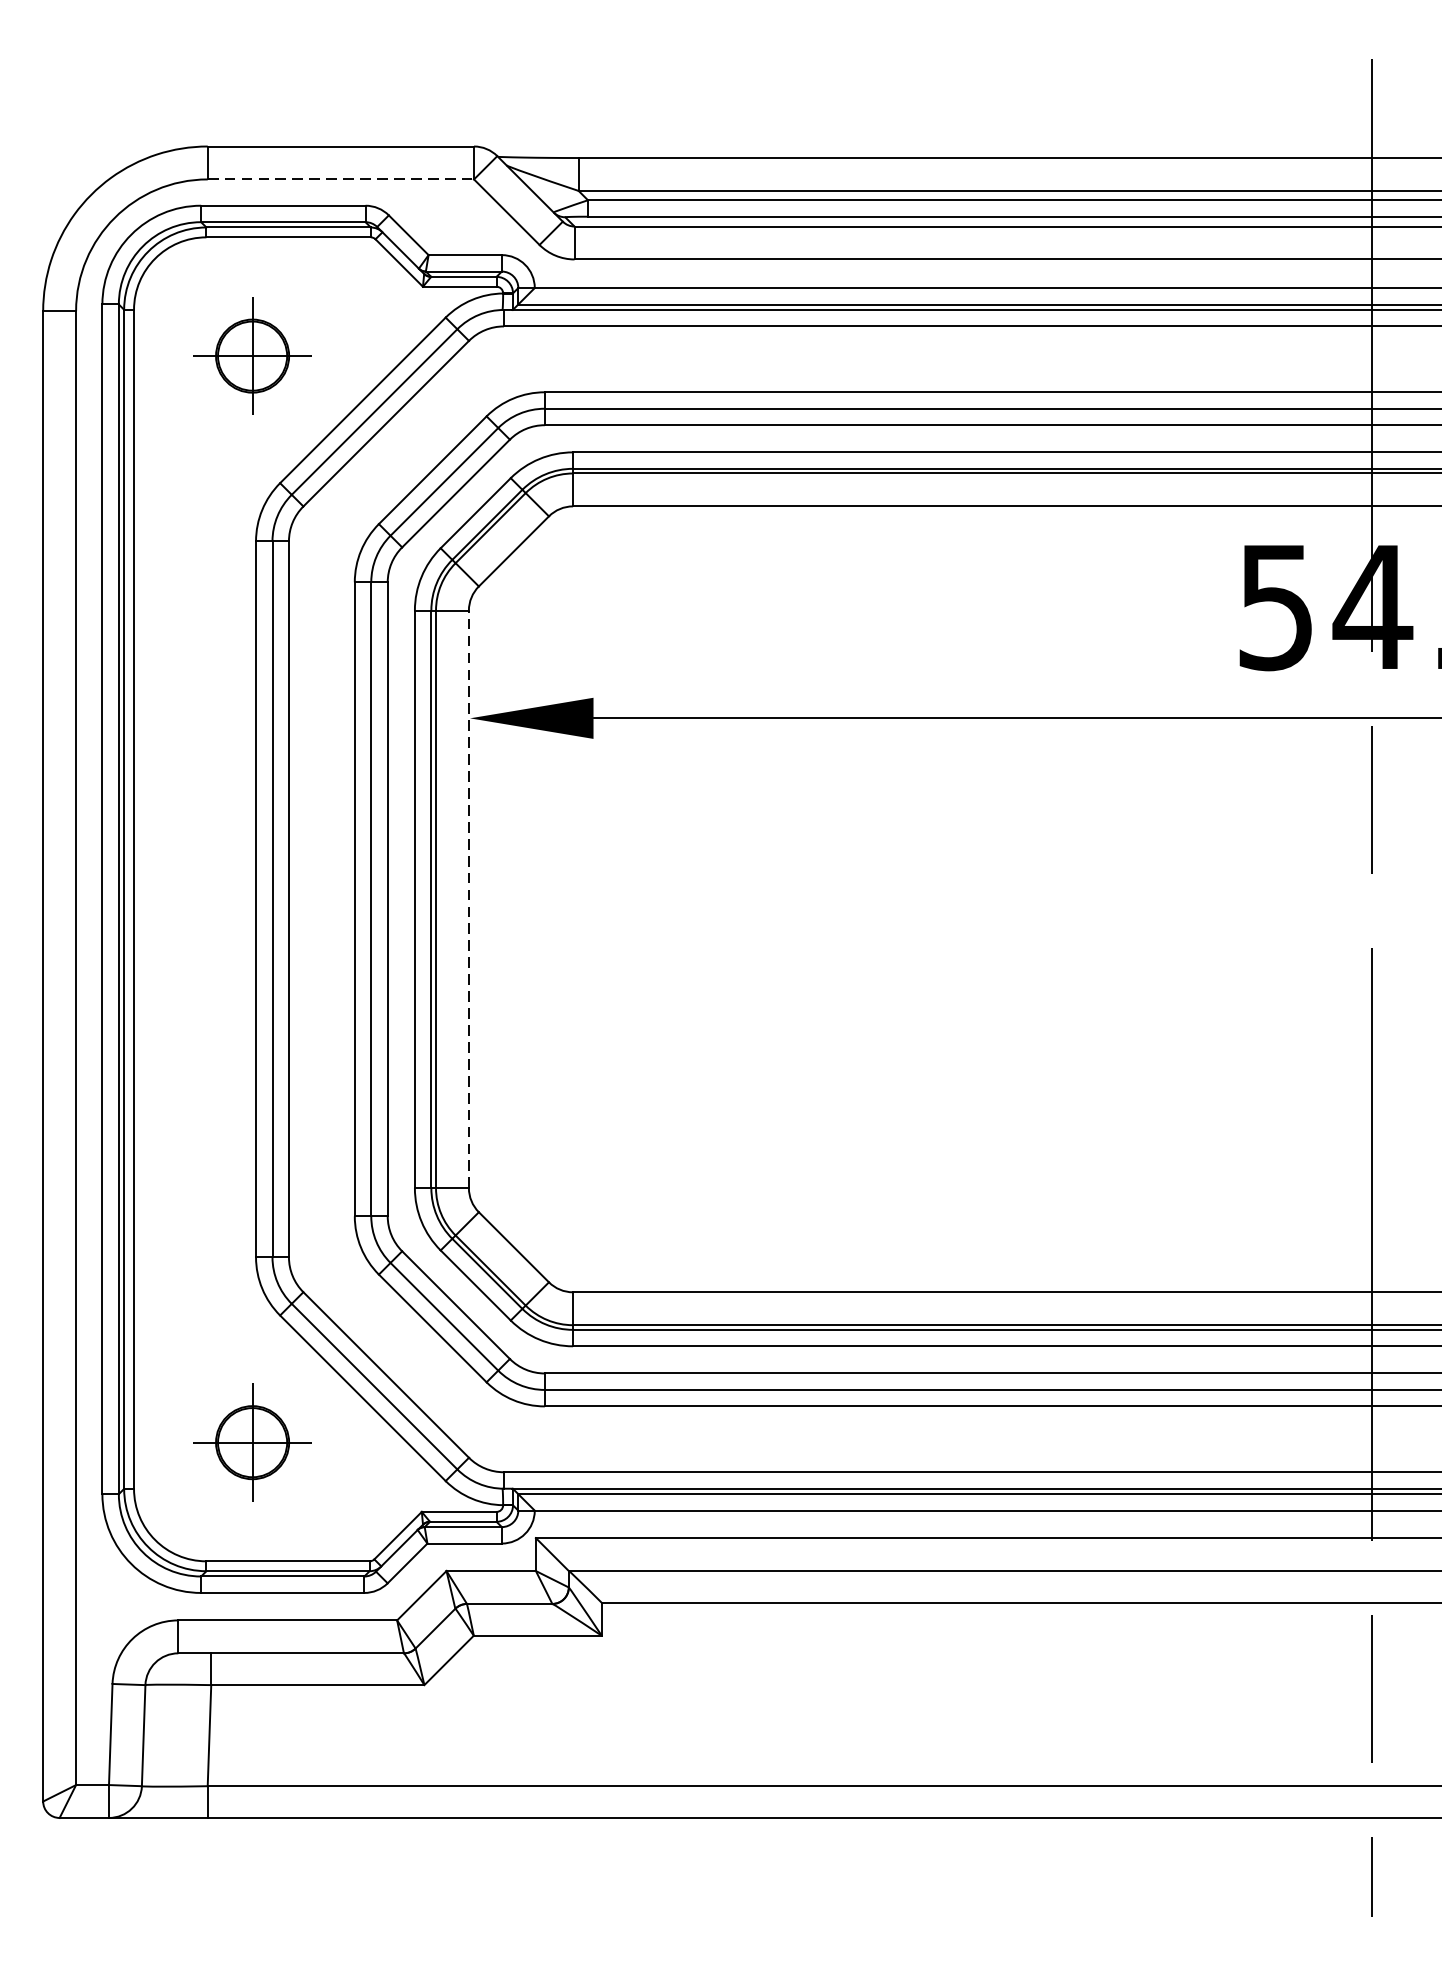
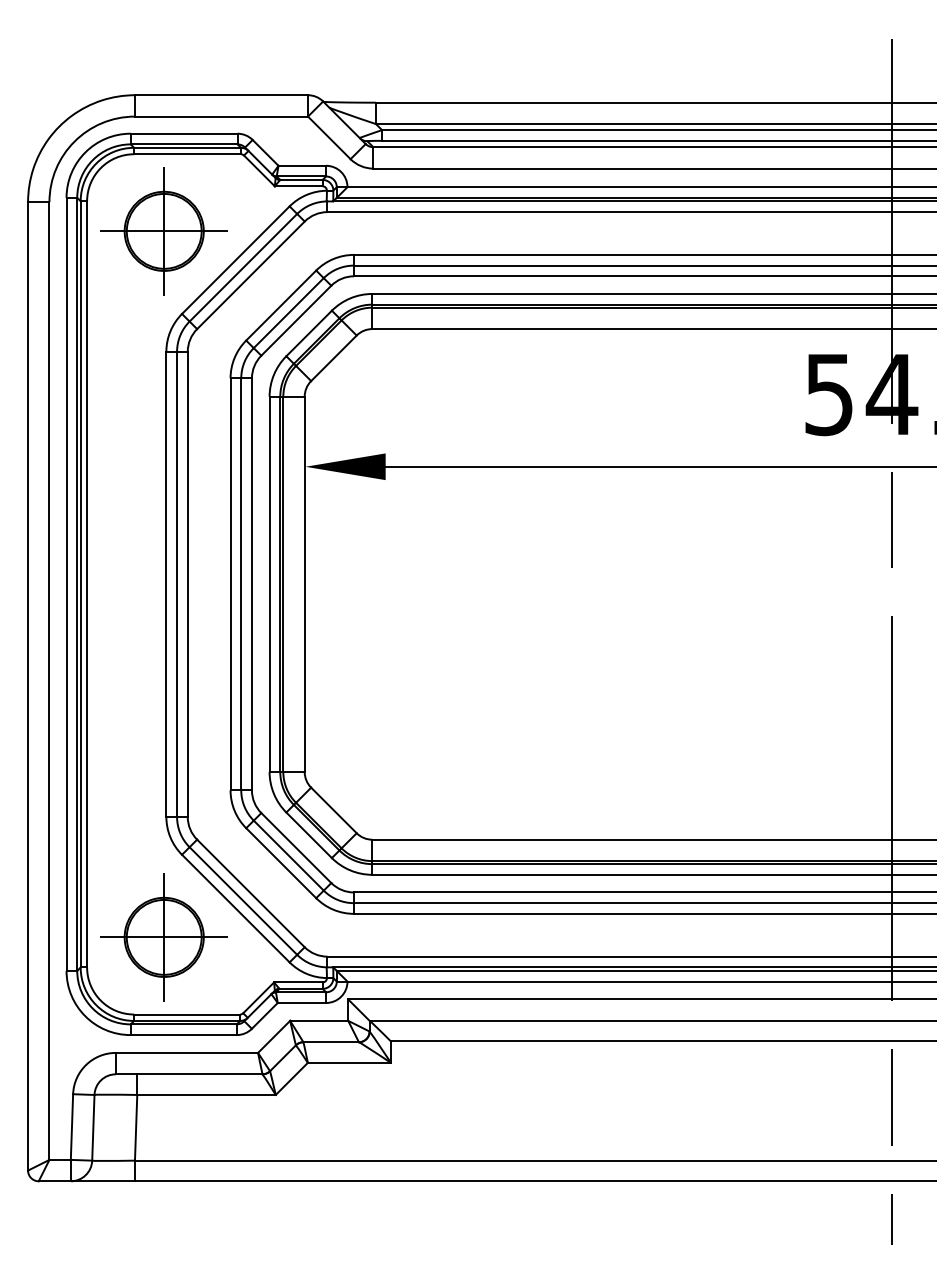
line: (340, 179) -> (221, 116), dashed -> solid
part: (251, 356) -> (163, 231), size x1.67
line: (468, 899) -> (304, 584), dashed -> solid
part: (251, 1442) -> (163, 937), size x1.67

